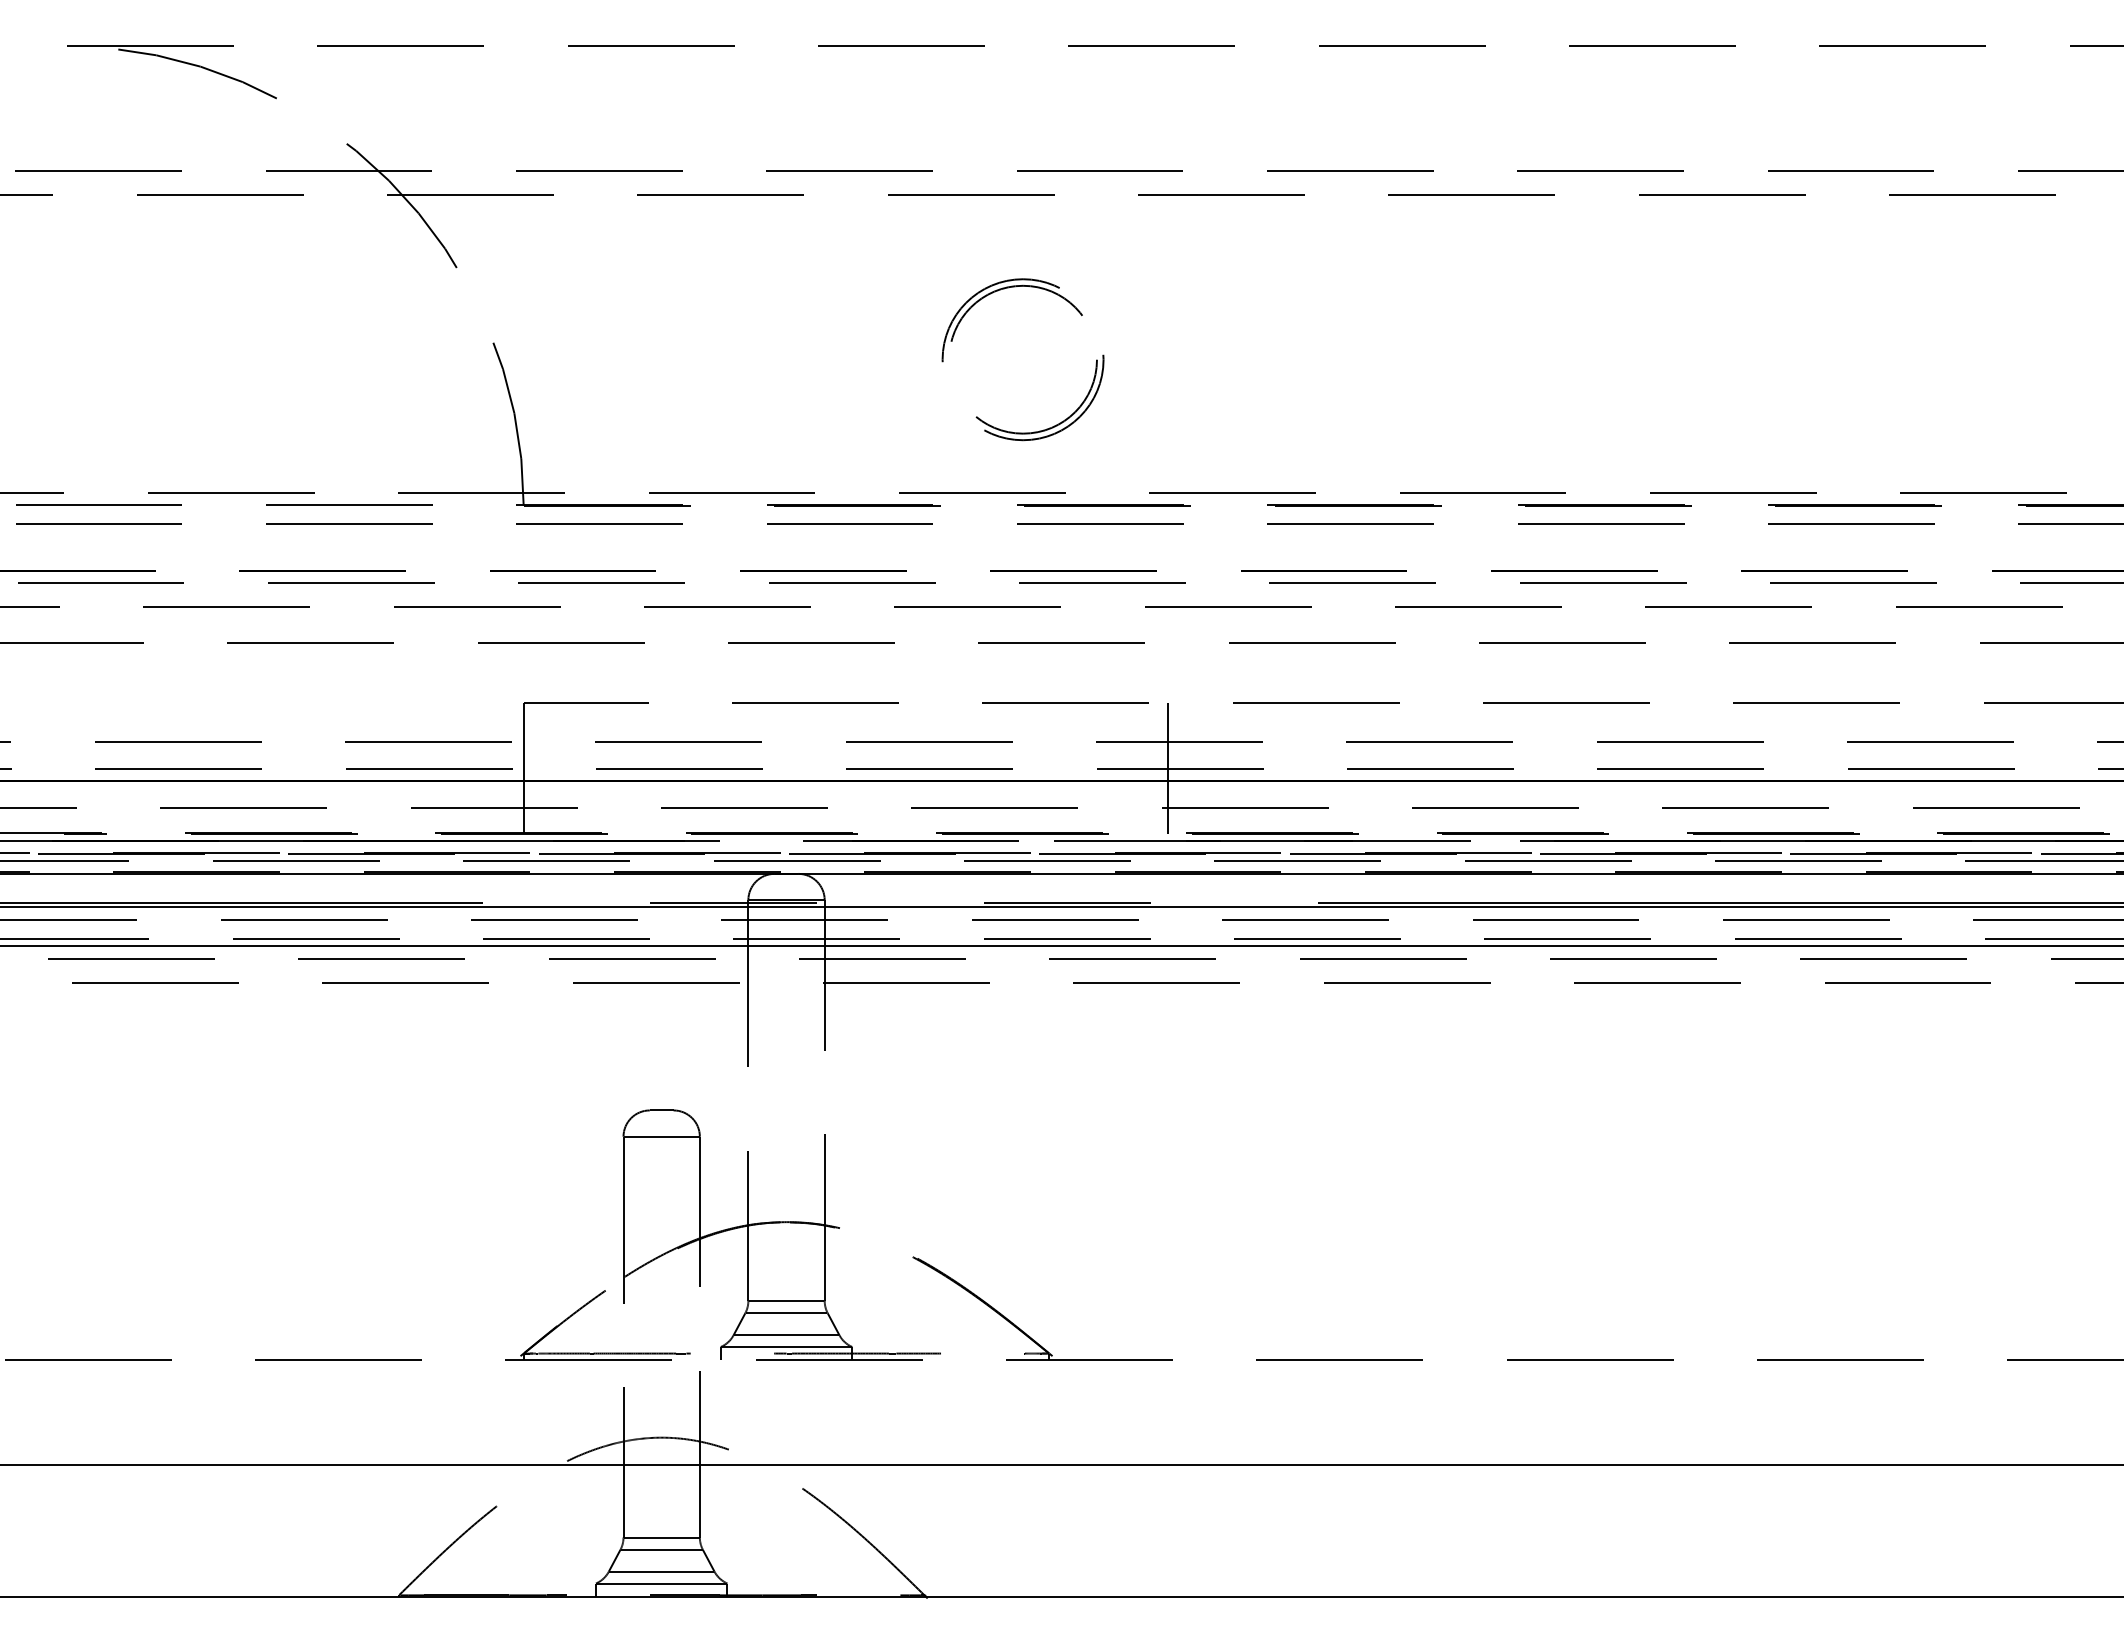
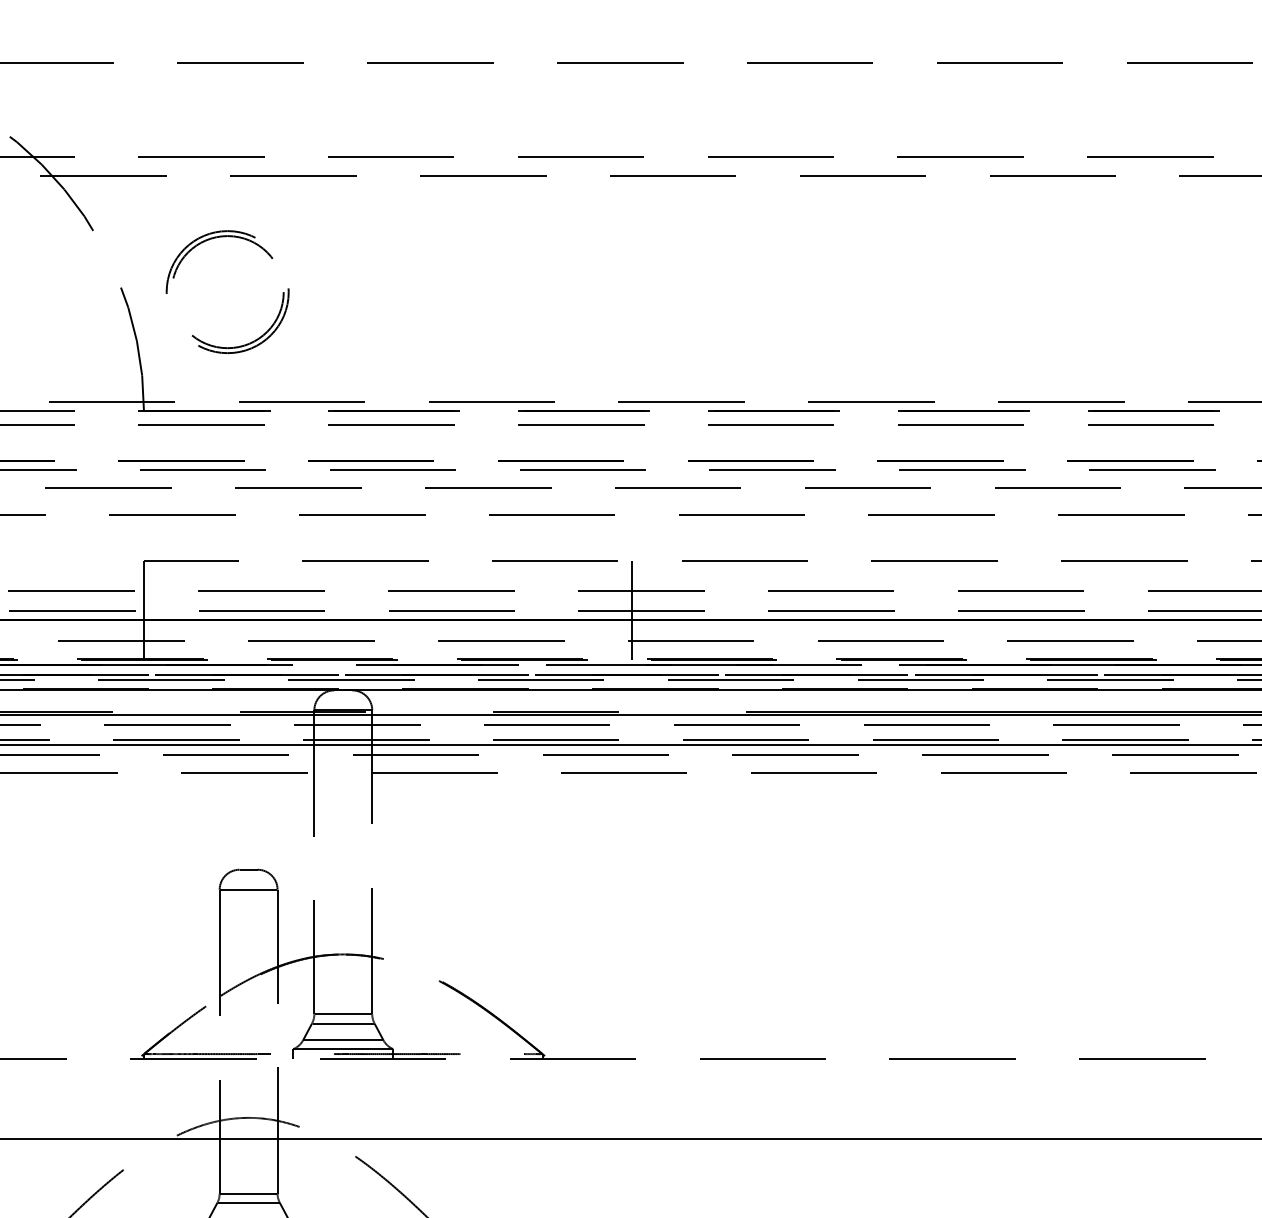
part: (978, 302) -> (193, 248), moved

